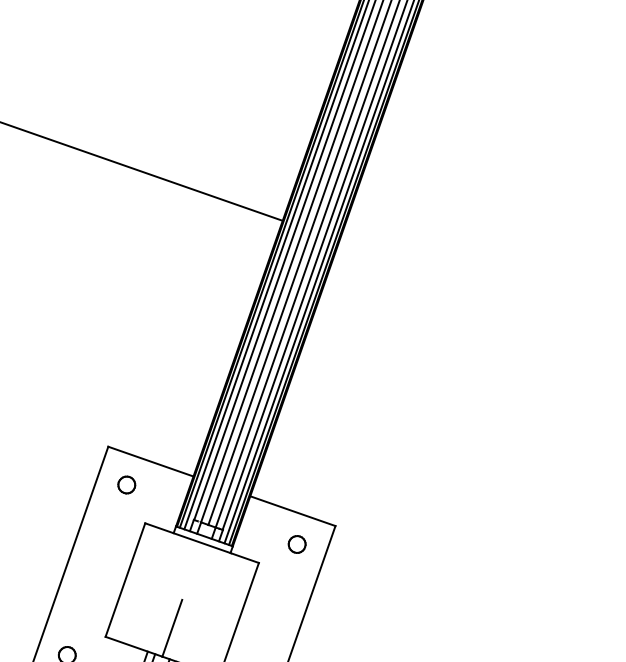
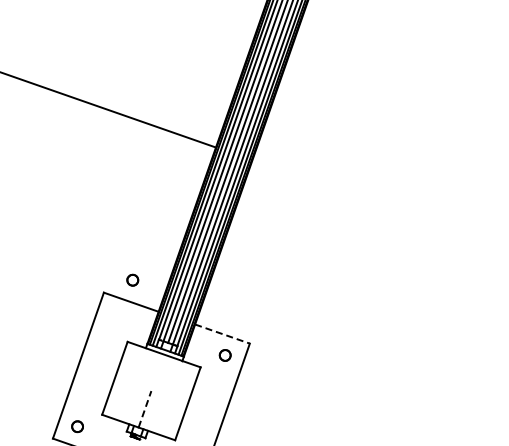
part: (126, 483) -> (132, 279), moved
line: (292, 511) -> (222, 334), solid -> dashed
line: (173, 627) -> (145, 408), solid -> dashed

